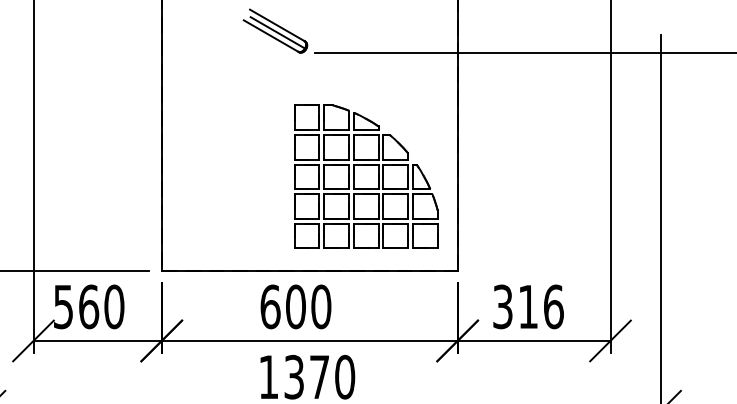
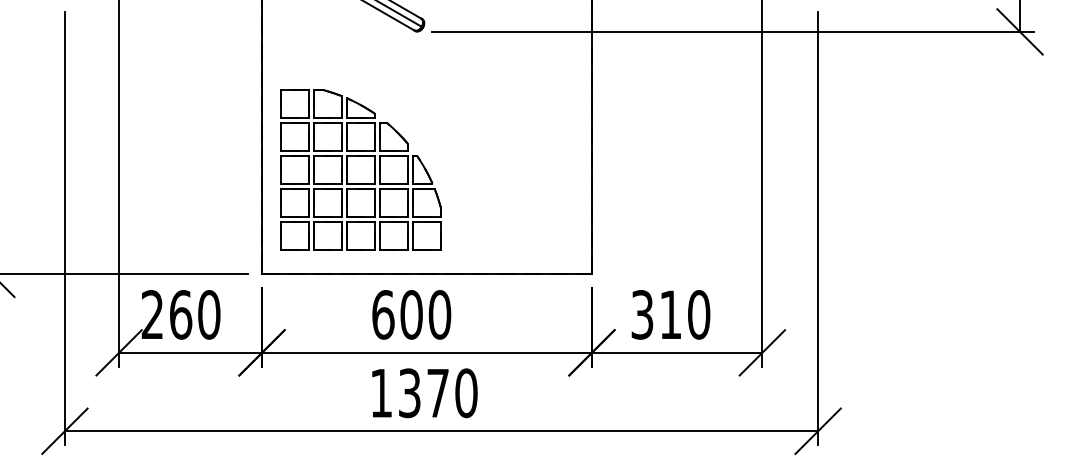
part: (365, 176) -> (360, 169), moved
text: (62, 306) -> (151, 314), 560 -> 260
text: (554, 306) -> (699, 314), 316 -> 310

